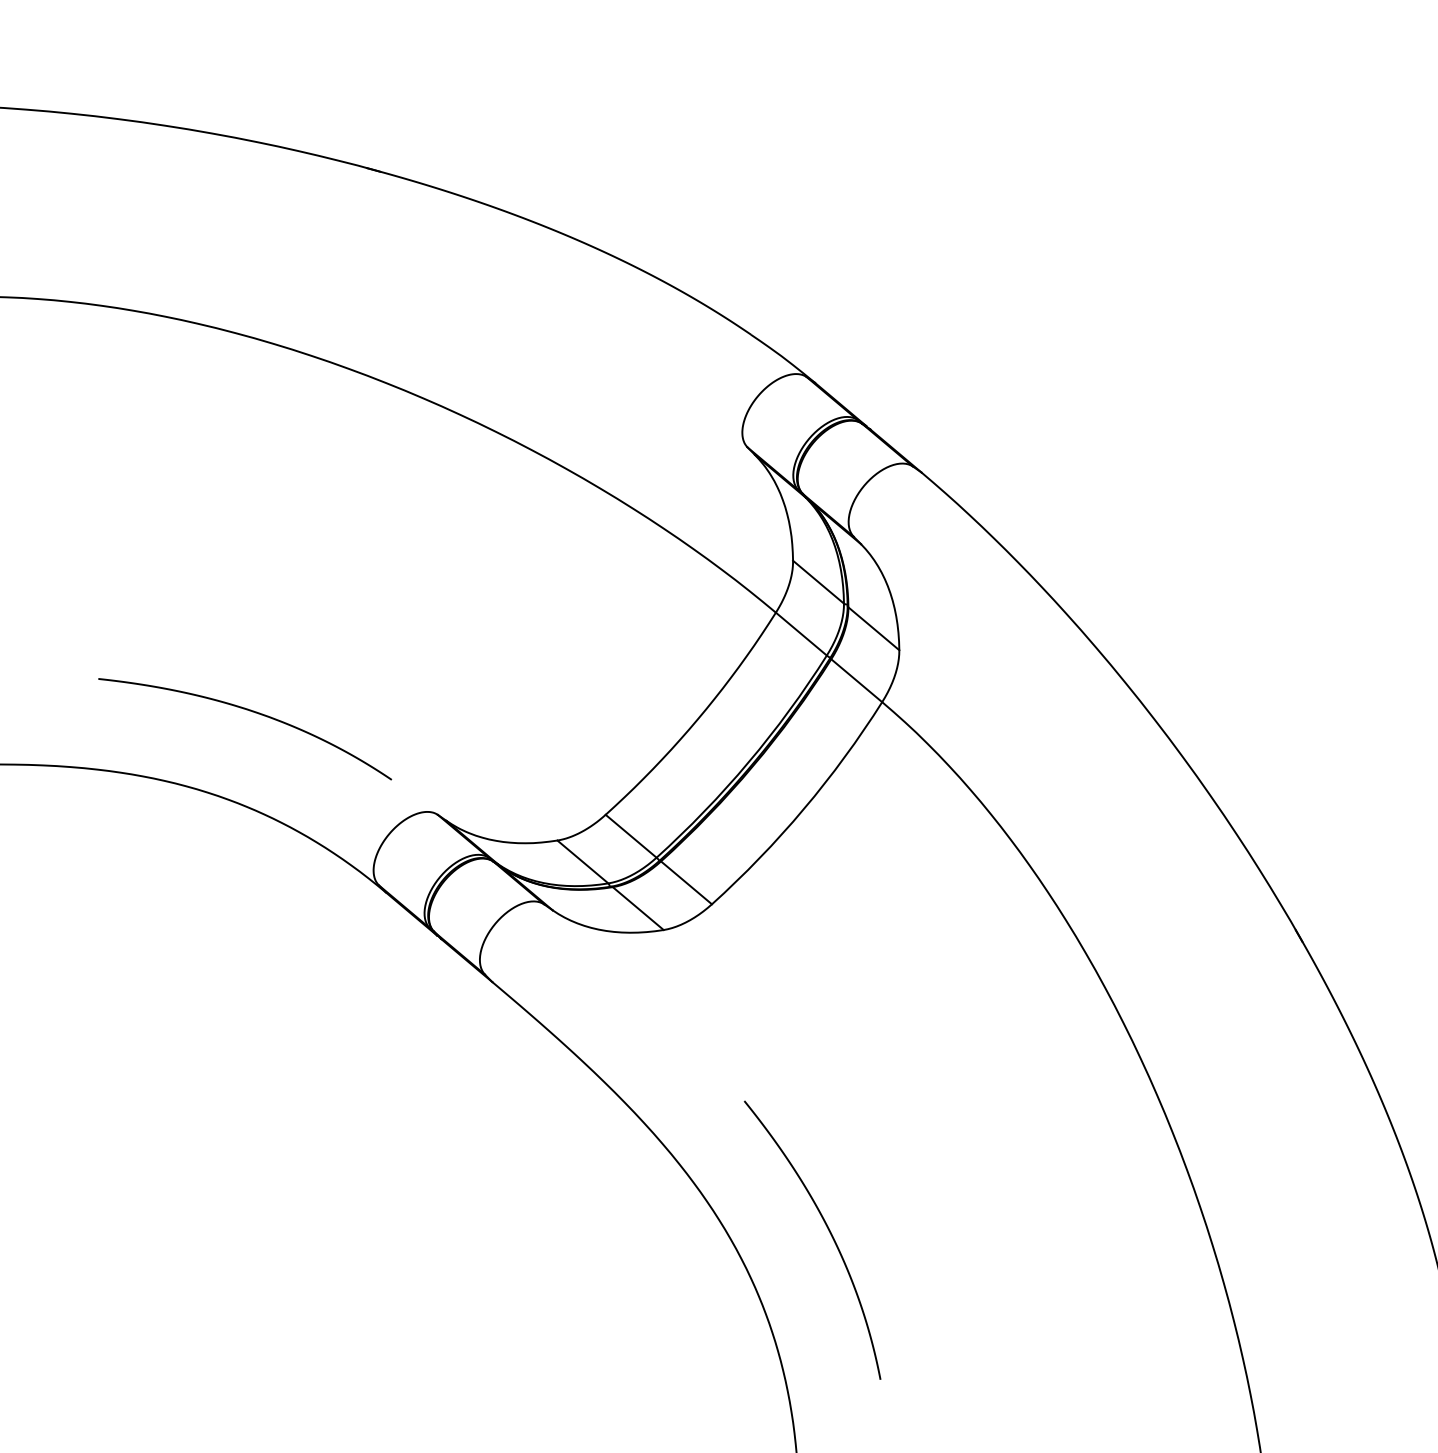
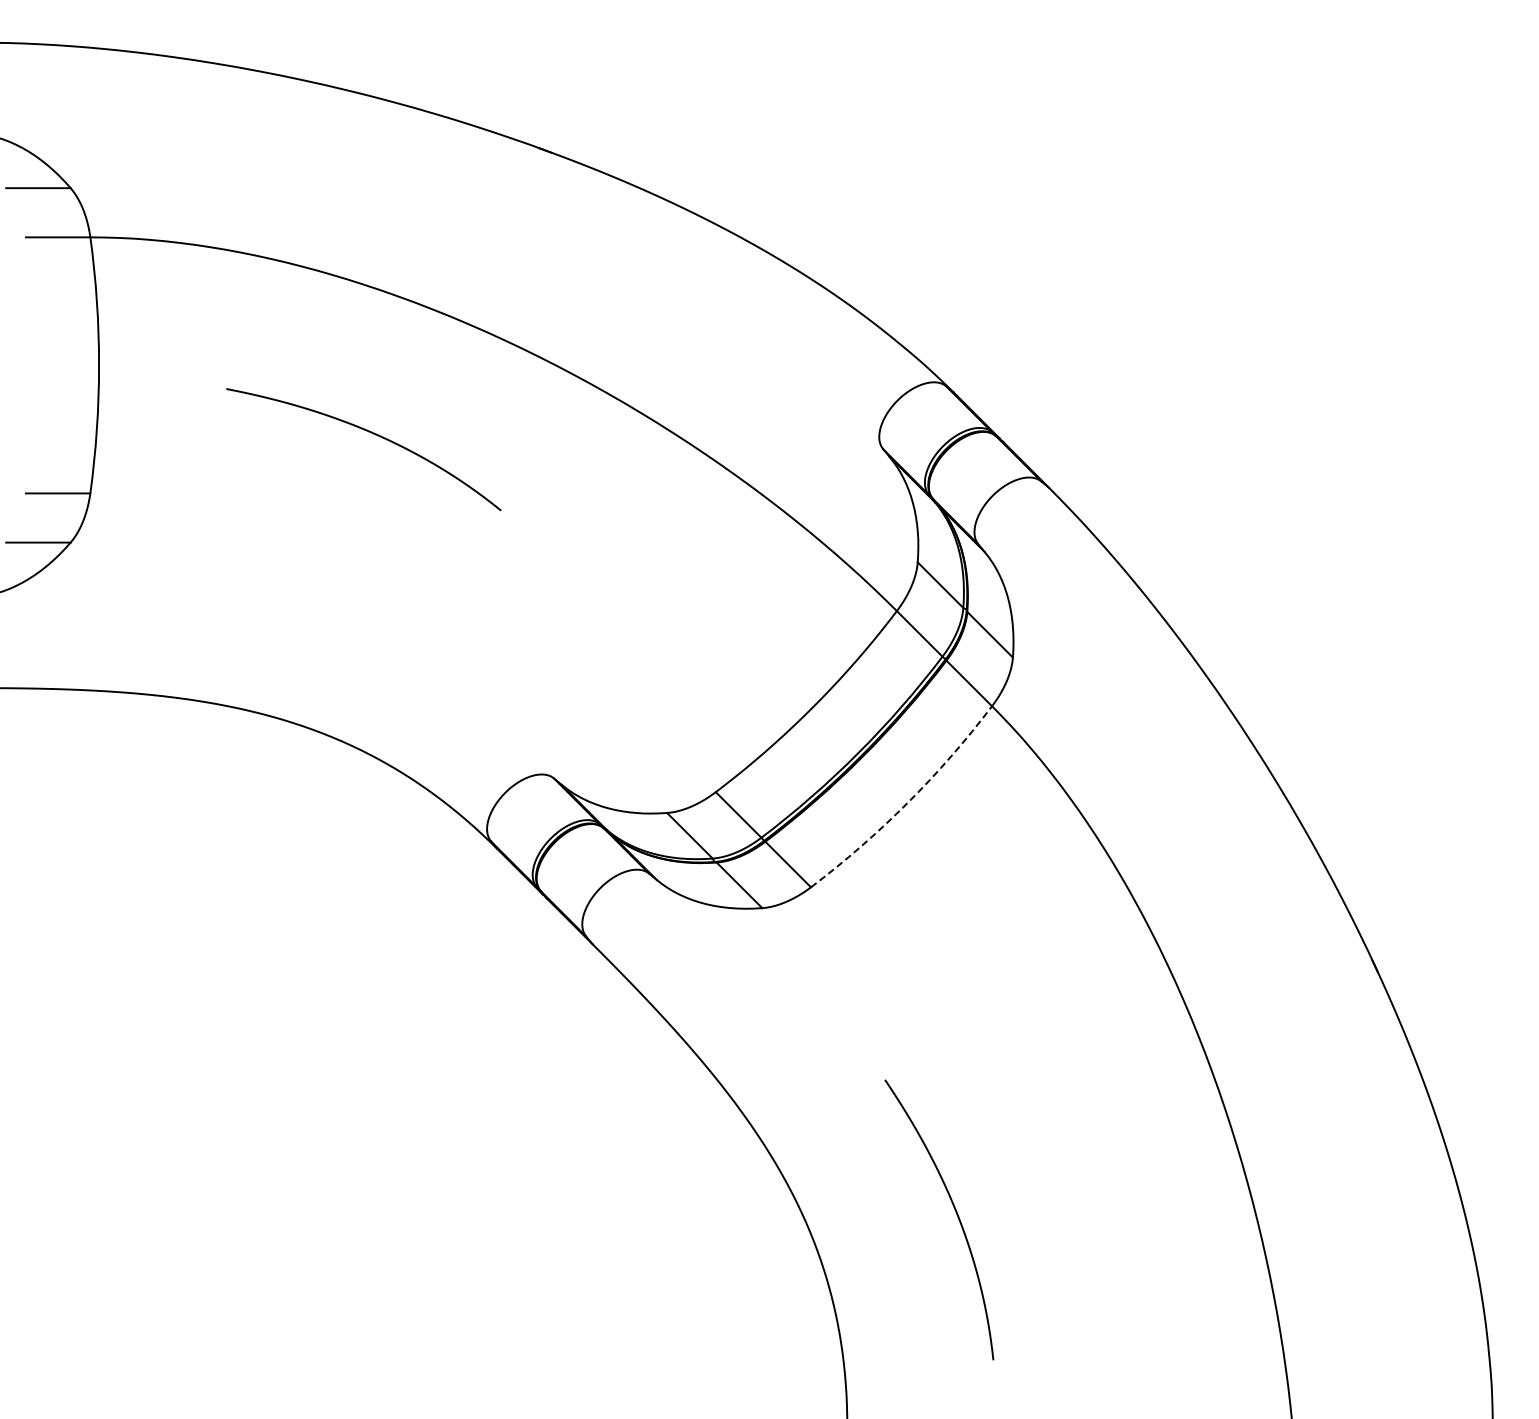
curve: (248, 711) -> (368, 432), moved
arc: (803, 808) -> (907, 802), solid -> dashed
curve: (828, 1231) -> (955, 1212), moved

